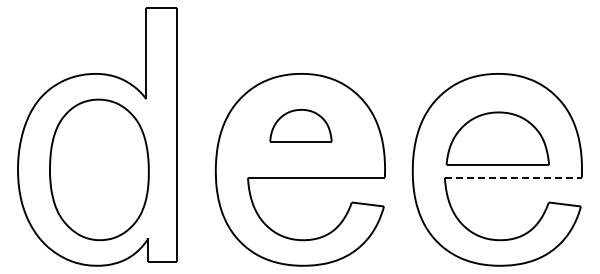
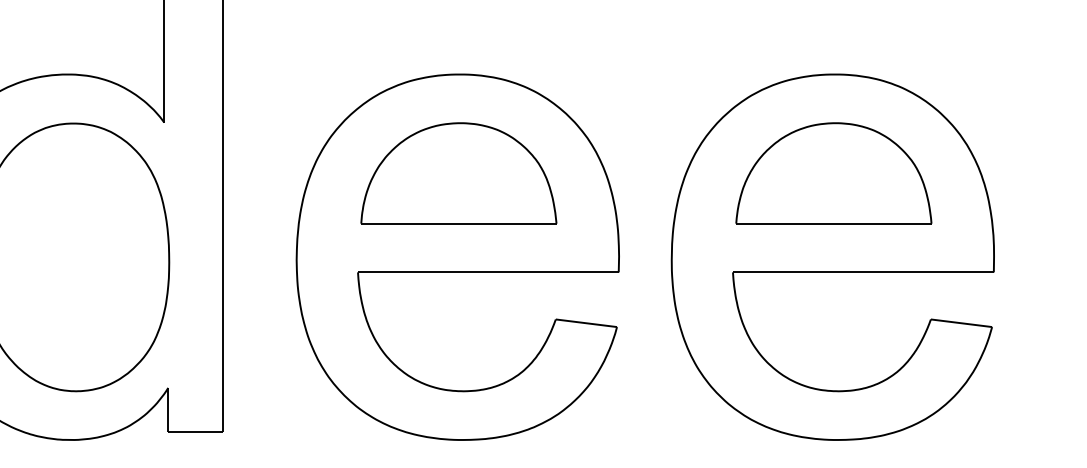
part: (300, 125) -> (457, 172), size x1.67
part: (497, 138) -> (833, 172), moved
line: (513, 177) -> (863, 271), dashed -> solid

